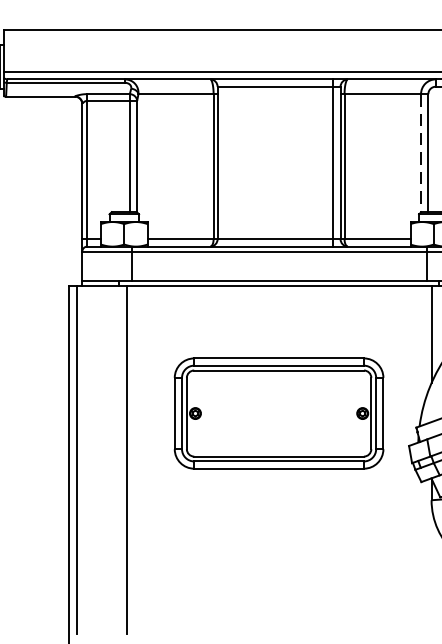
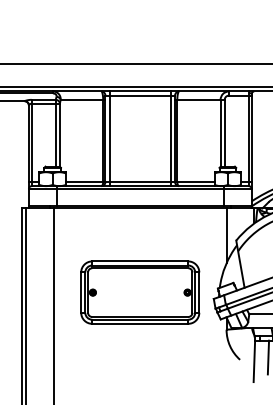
line: (420, 153) -> (220, 133), dashed -> solid
line: (224, 162) -> (109, 138), added
part: (279, 413) -> (140, 292), moved

